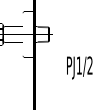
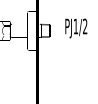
text: (79, 67) -> (76, 28), moved

